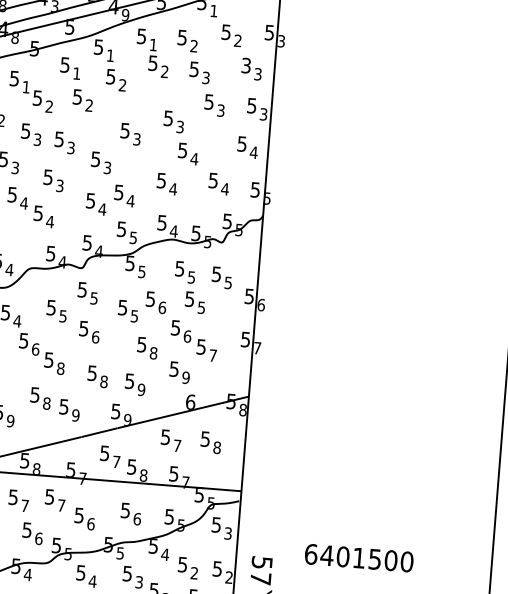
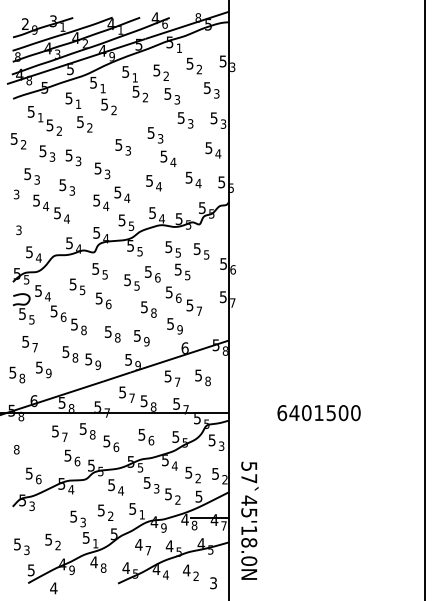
text: (246, 65) -> (207, 87), 3 -> 5
text: (61, 505) -> (92, 434), 7 -> 8
text: (358, 558) -> (318, 413), moved

